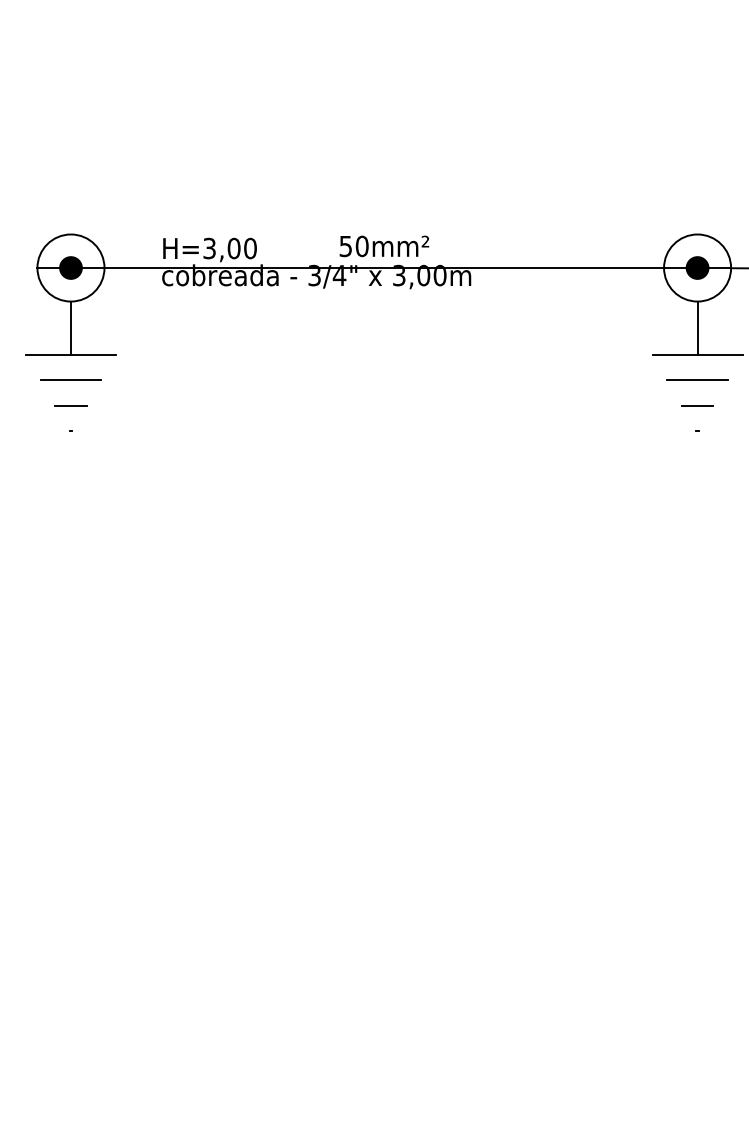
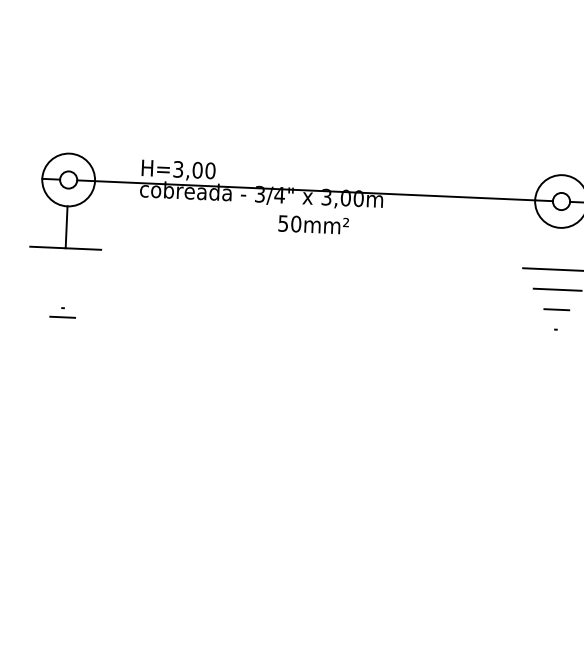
text: (384, 246) -> (313, 224), moved
fill: (70, 267) -> (68, 179), removed
fill: (697, 267) -> (561, 201), removed
line: (697, 327) -> (559, 248), removed
line: (70, 380) -> (64, 268), removed
line: (70, 405) -> (62, 317), moved

